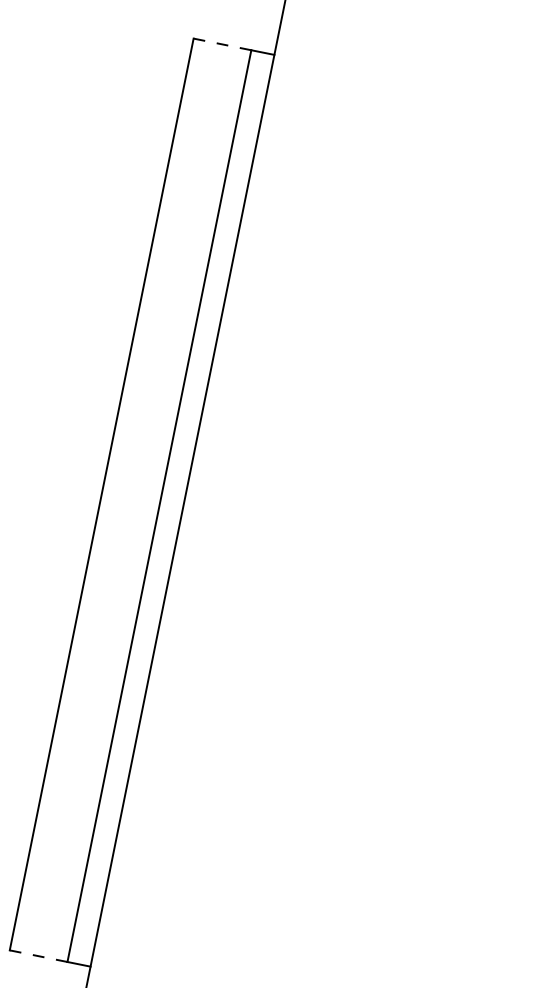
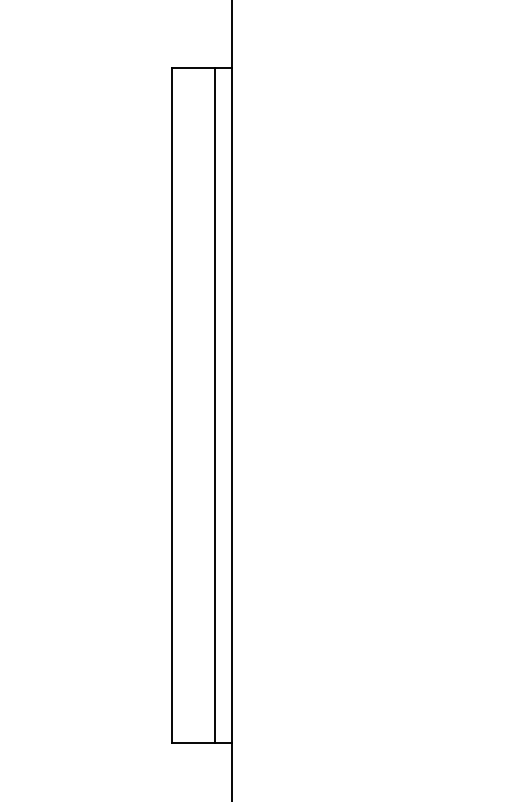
line: (222, 44) -> (193, 68), dashed -> solid
line: (38, 955) -> (193, 742), dashed -> solid

